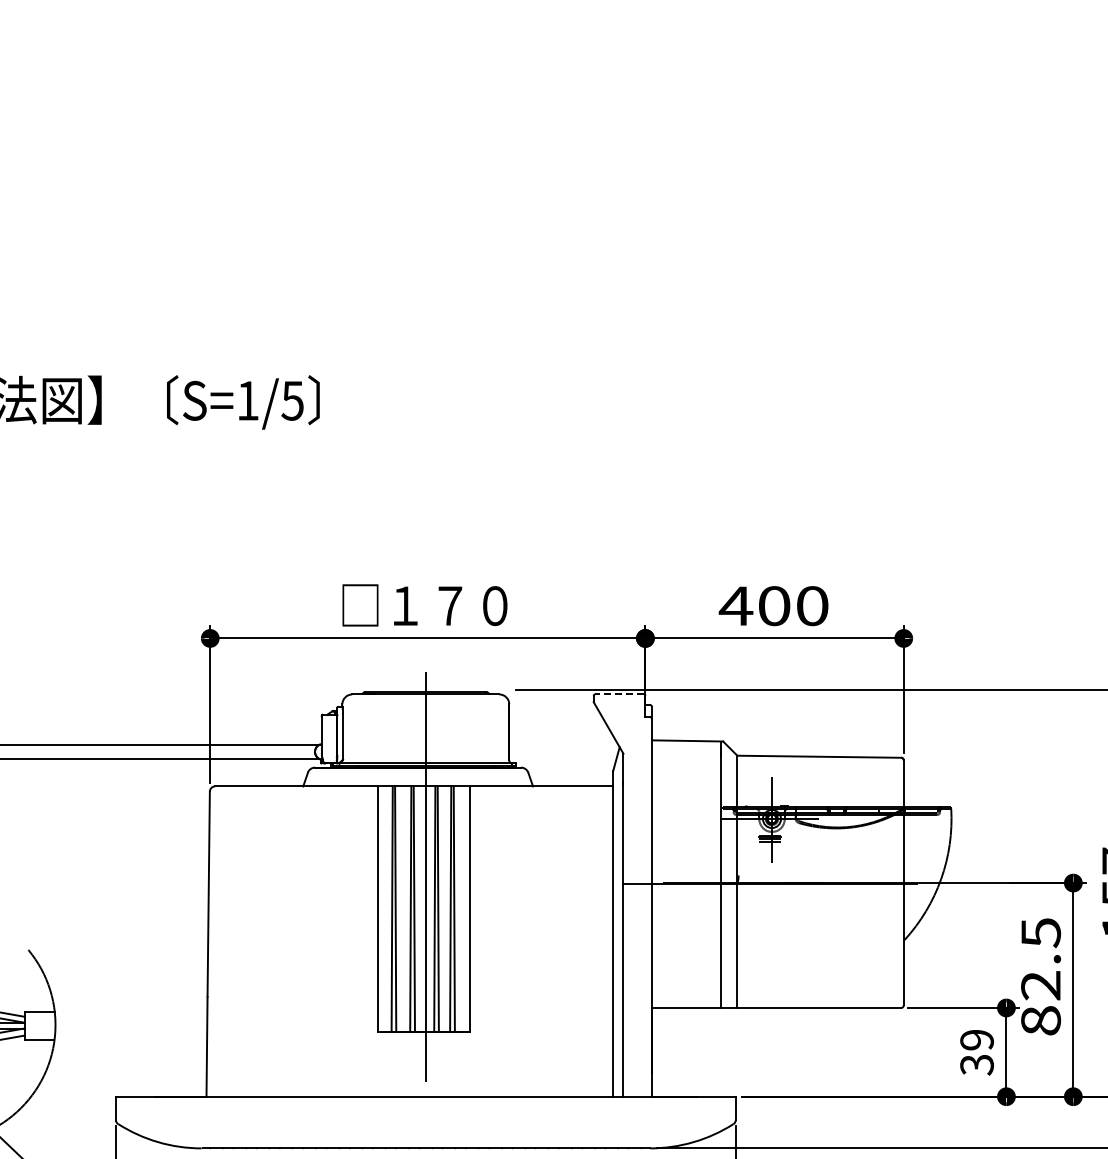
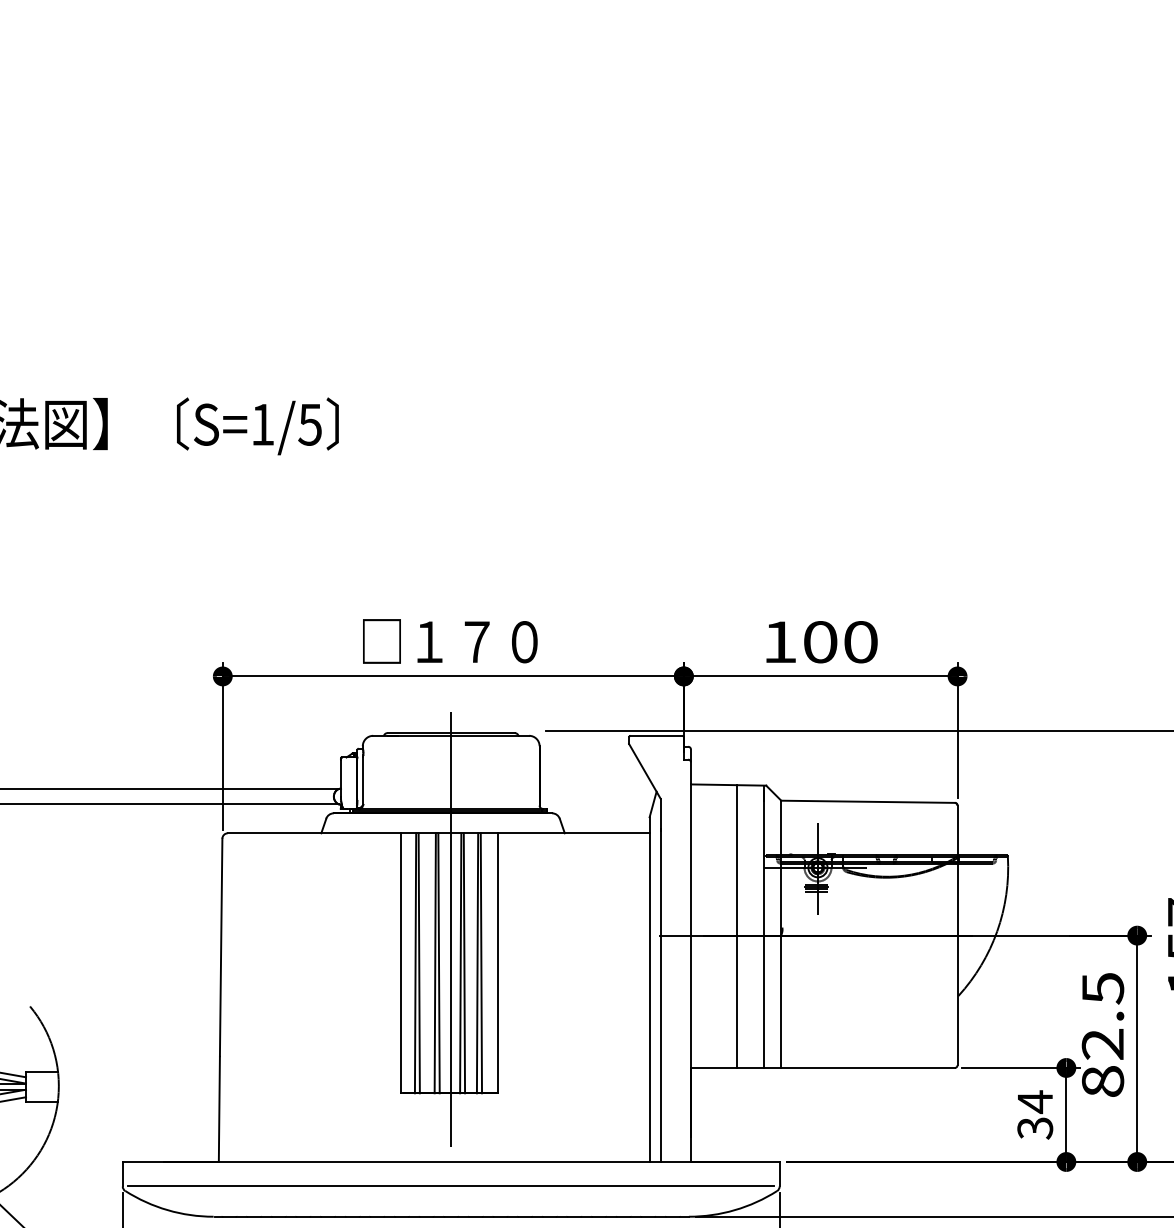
text: (735, 605) -> (779, 641), 400 -> 100
line: (619, 694) -> (656, 735), dashed -> solid
line: (695, 874) -> (736, 926), added
text: (977, 1040) -> (1035, 1102), 39 -> 34
line: (425, 1119) -> (450, 1186), added

